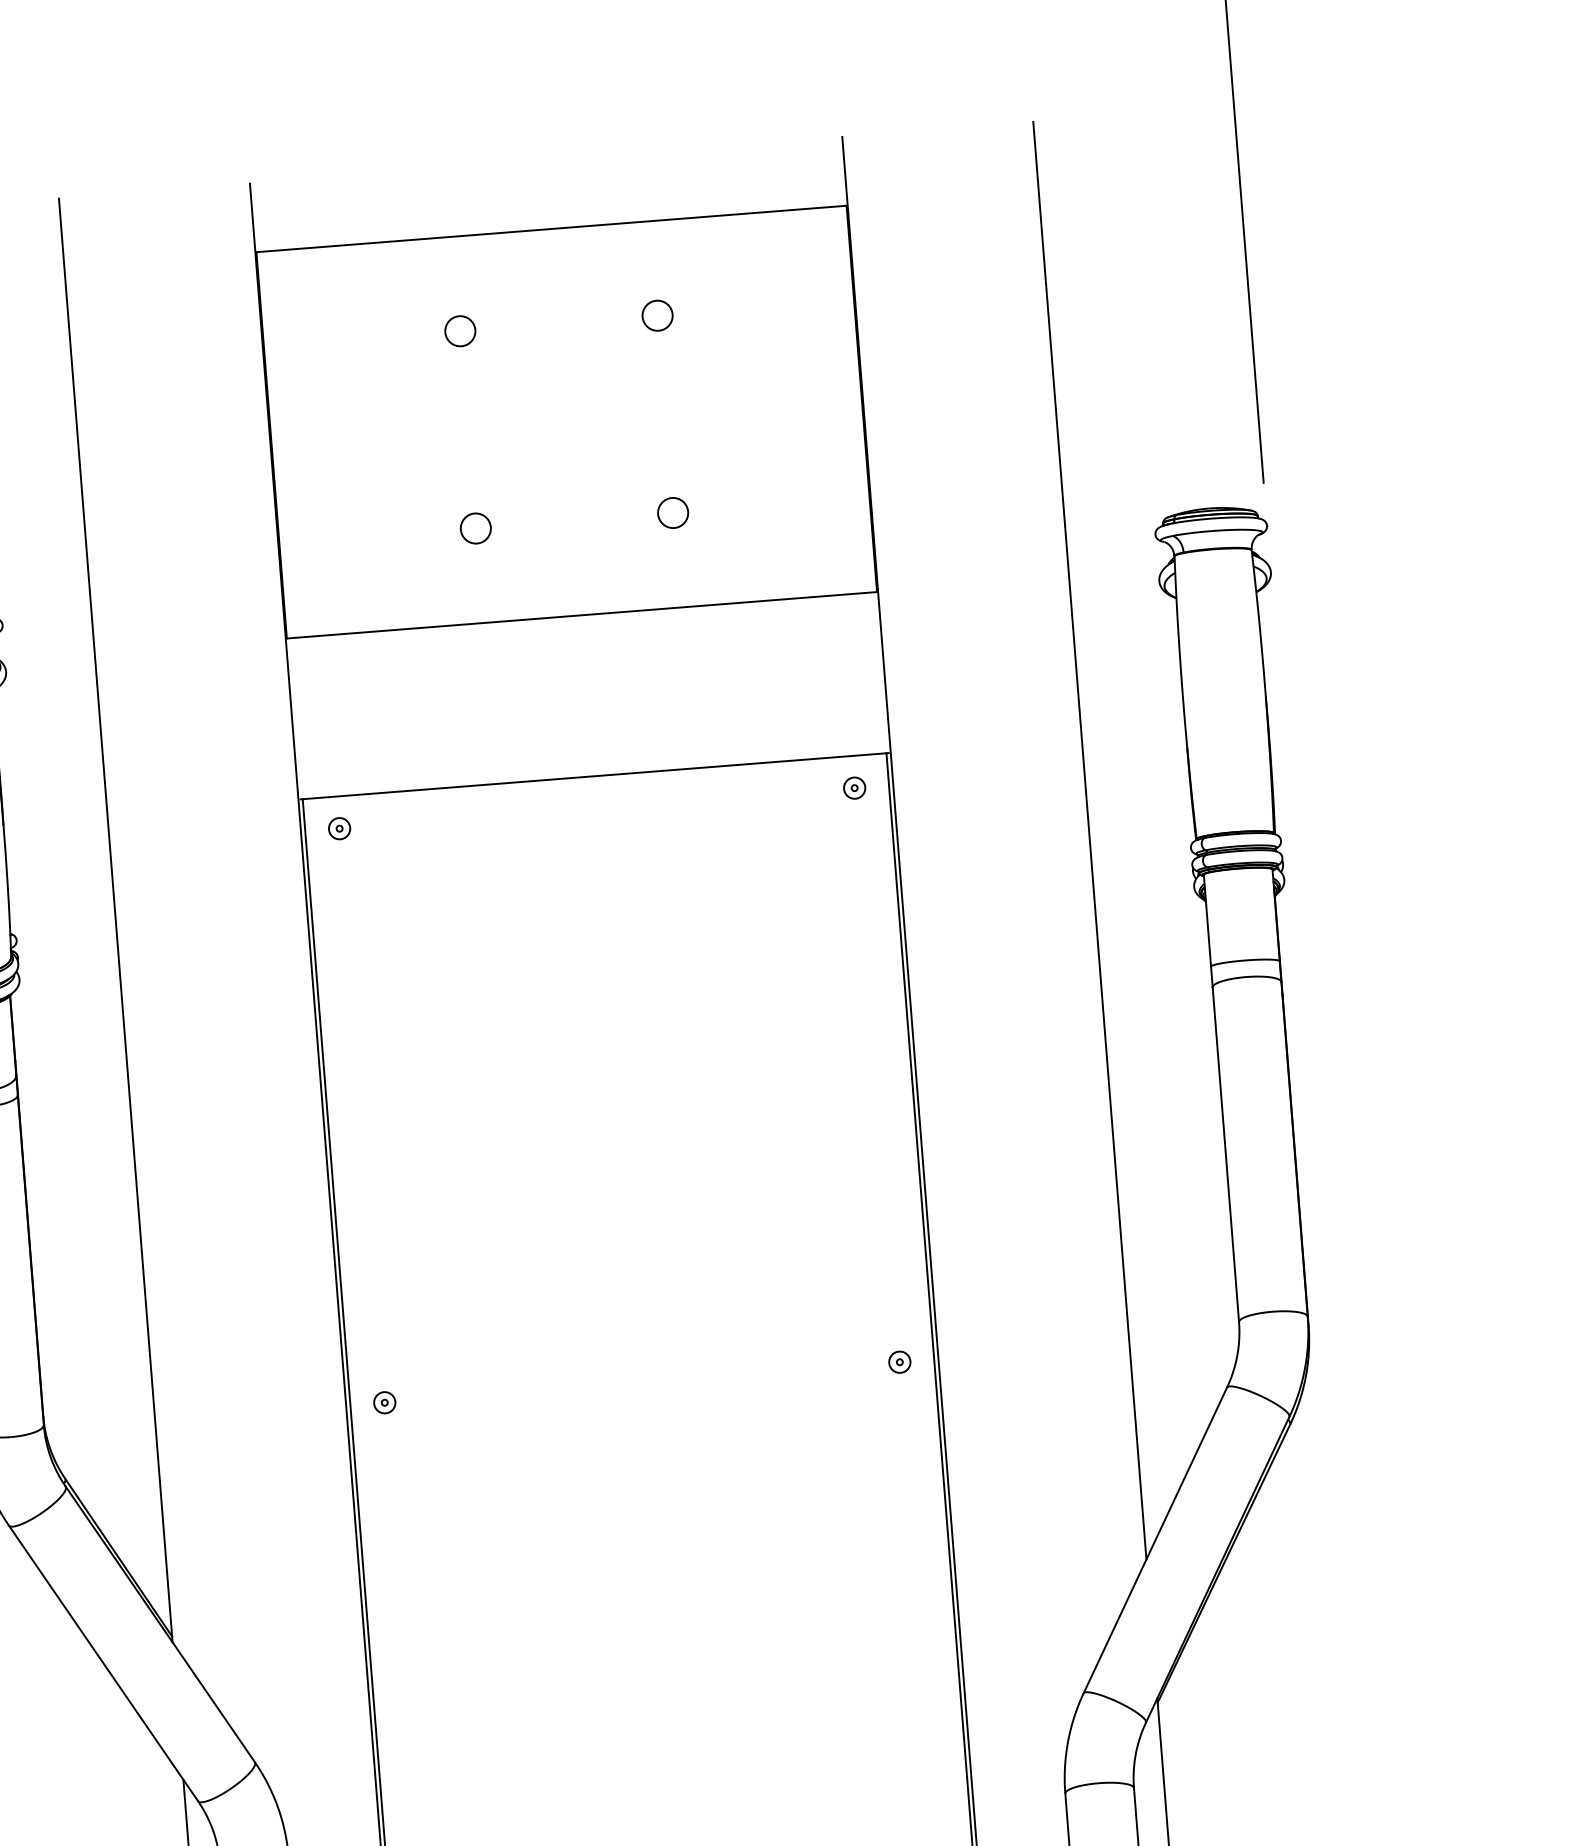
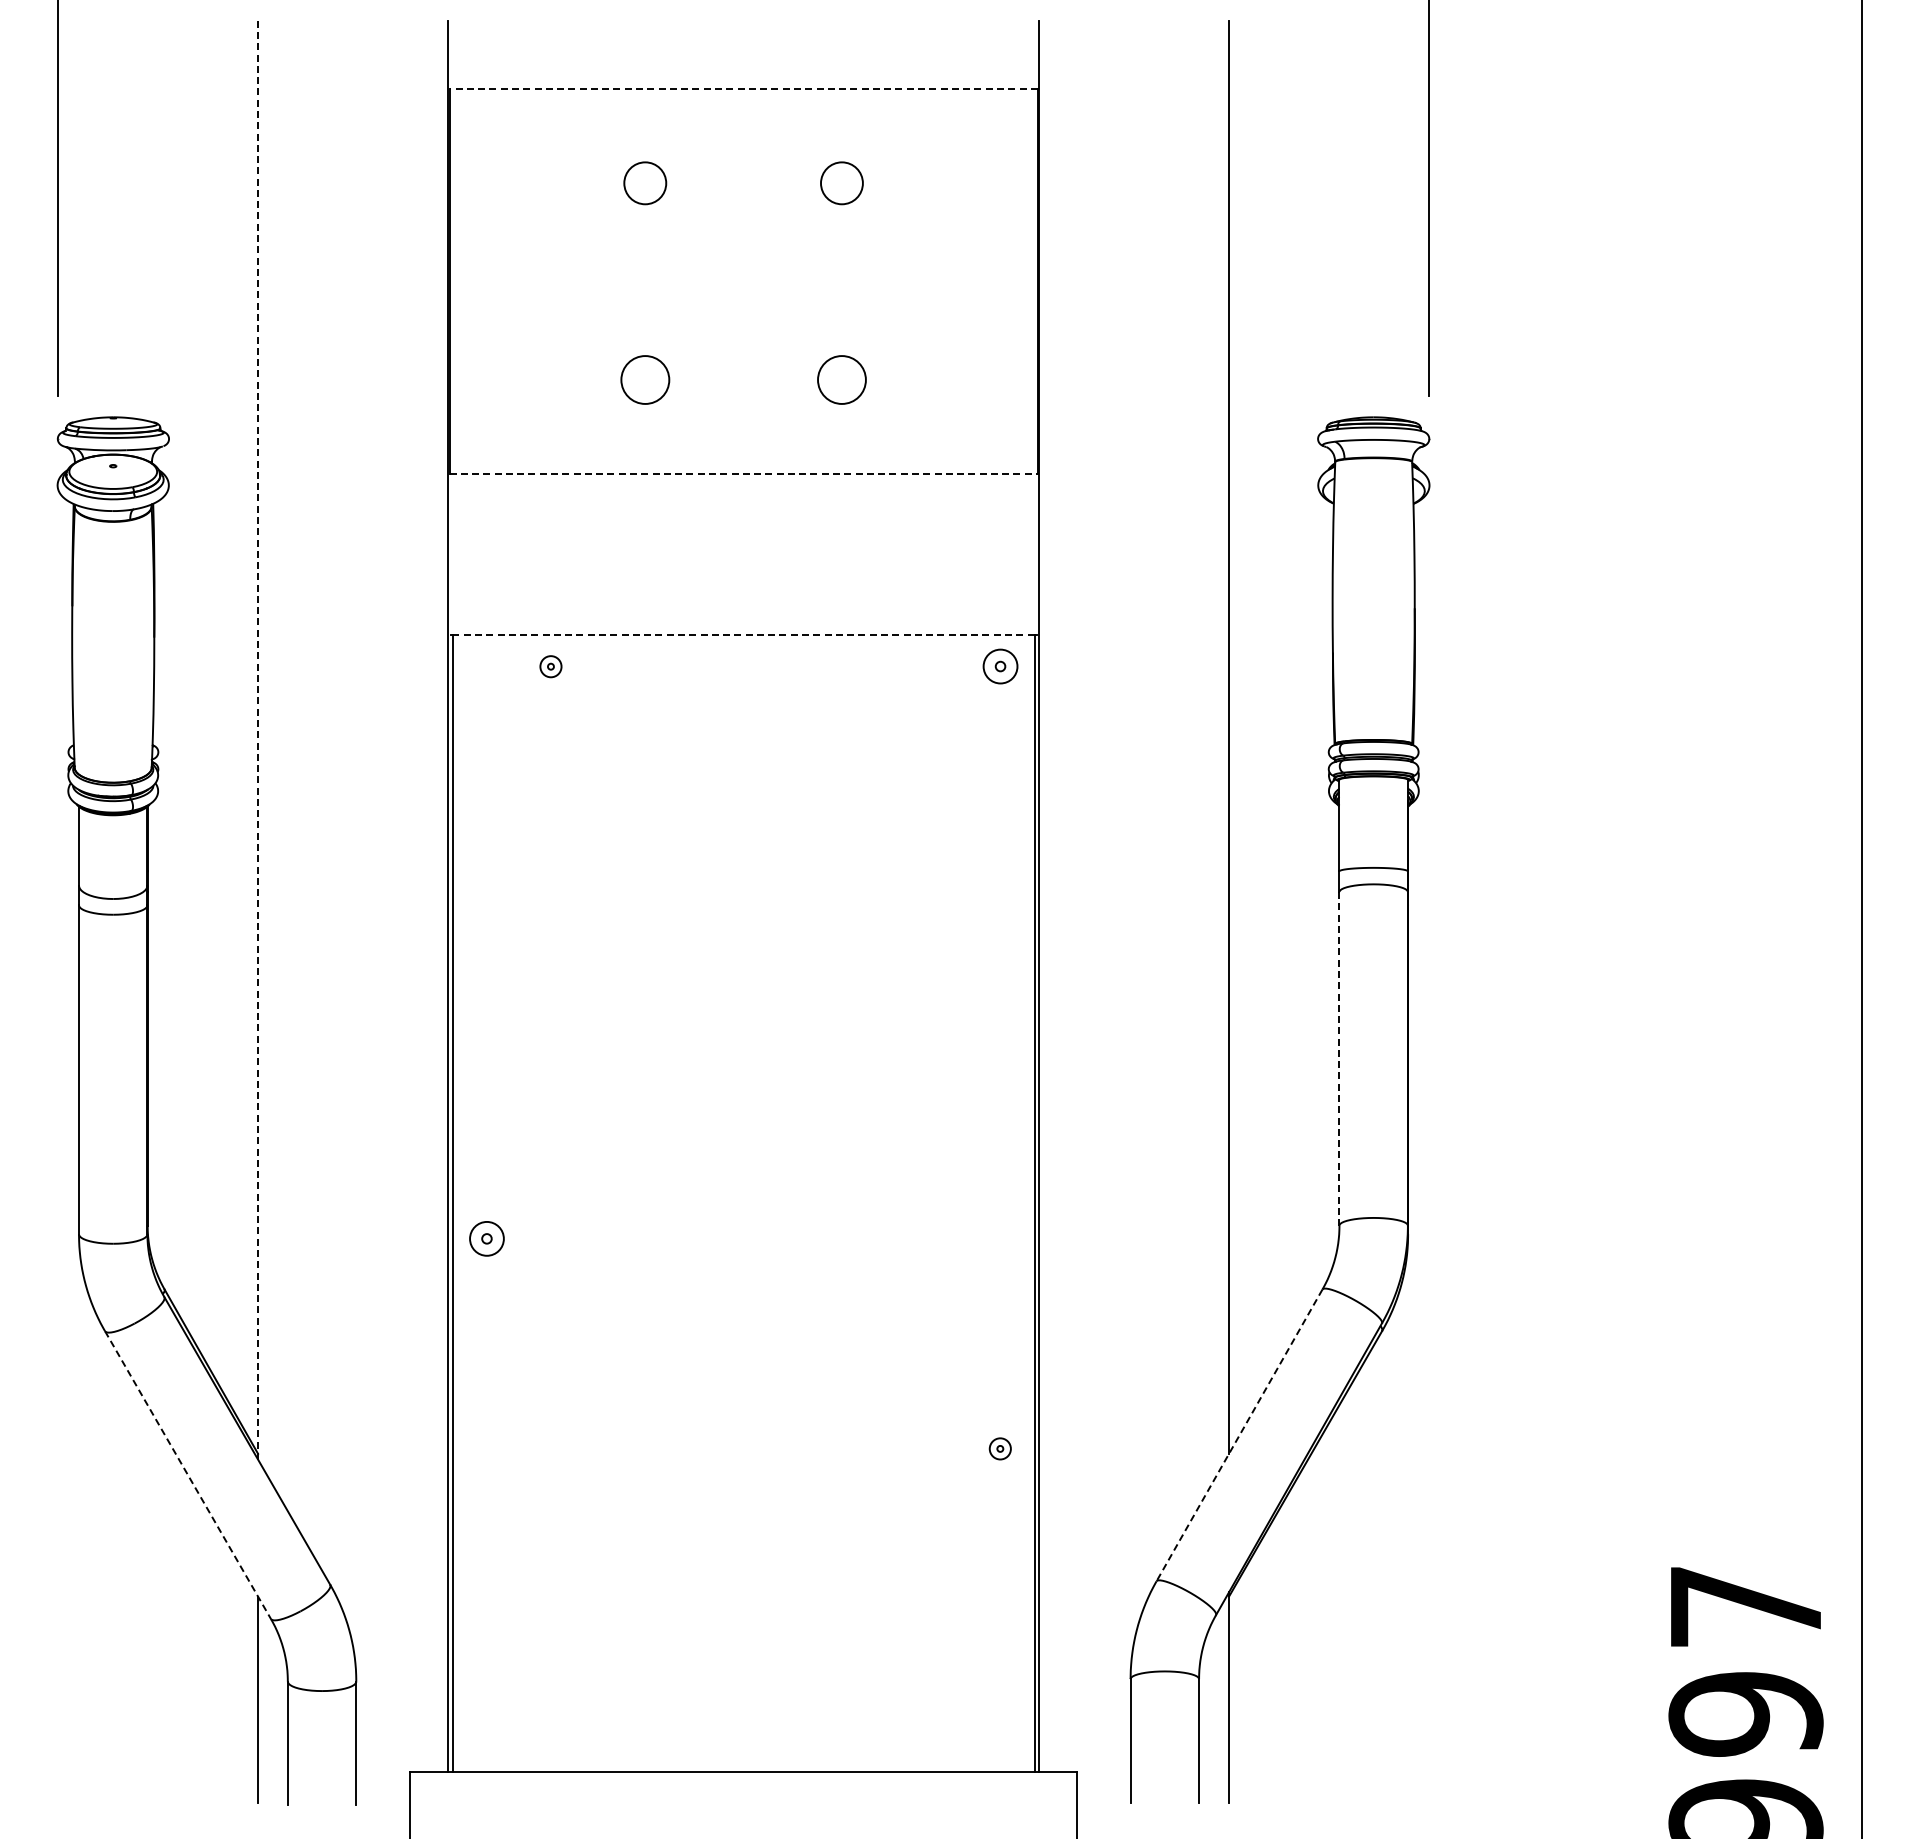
line: (551, 229) -> (743, 89), solid -> dashed
circle: (657, 315) -> (841, 183), size x1.4
circle: (460, 331) -> (645, 183), size x1.4
circle: (672, 512) -> (841, 379), size x1.6
circle: (475, 528) -> (645, 379), size x1.6
line: (582, 615) -> (744, 474), solid -> dashed
line: (594, 776) -> (743, 634), solid -> dashed
part: (853, 788) -> (999, 666), size x1.6
part: (339, 828) -> (550, 666), moved
line: (116, 920) -> (258, 740), solid -> dashed
line: (1225, 1154) -> (1339, 1058), solid -> dashed
part: (898, 1361) -> (999, 1448), moved
part: (384, 1402) -> (486, 1238), size x1.6
line: (1155, 1540) -> (1239, 1435), solid -> dashed
line: (104, 1663) -> (188, 1475), solid -> dashed

